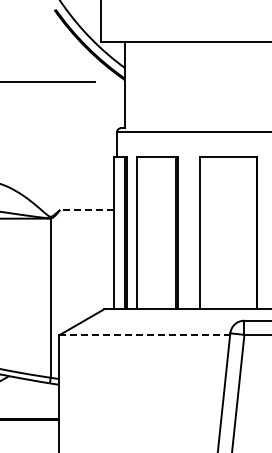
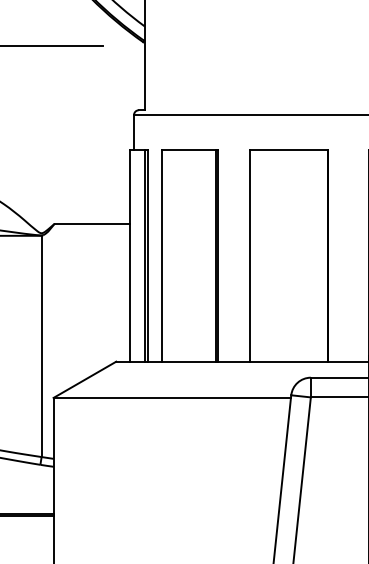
line: (86, 209) -> (91, 223), dashed -> solid
line: (145, 335) -> (173, 398), dashed -> solid

